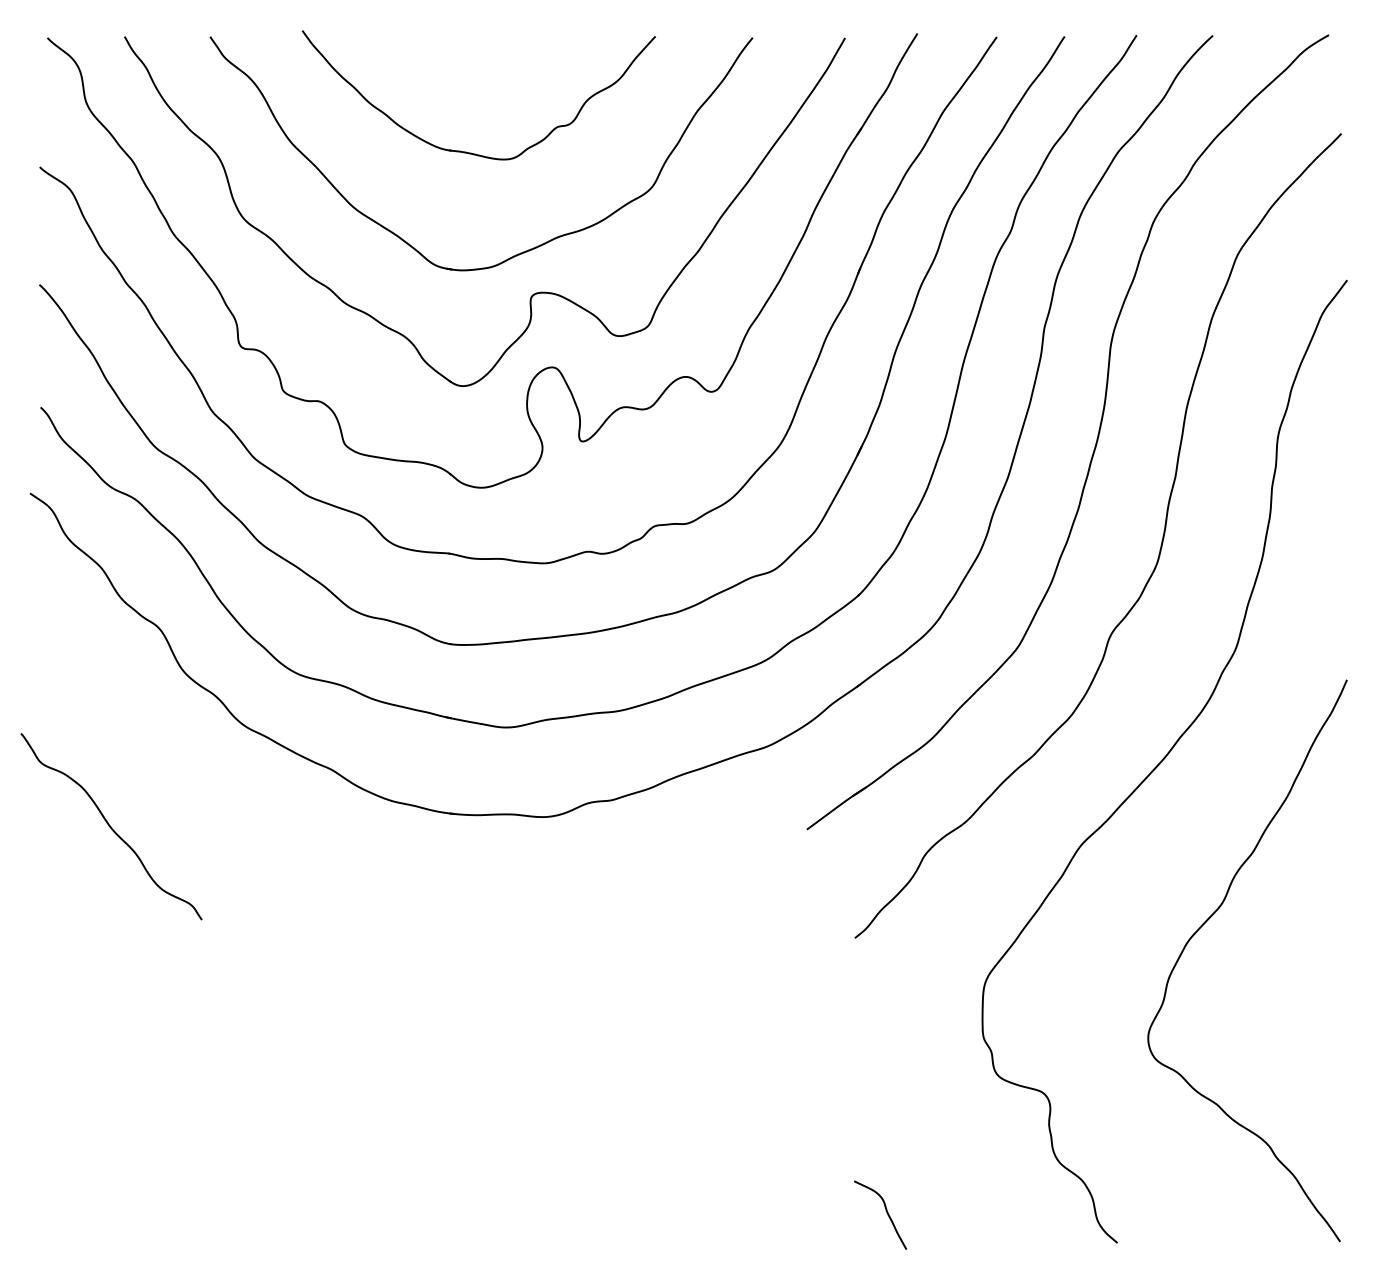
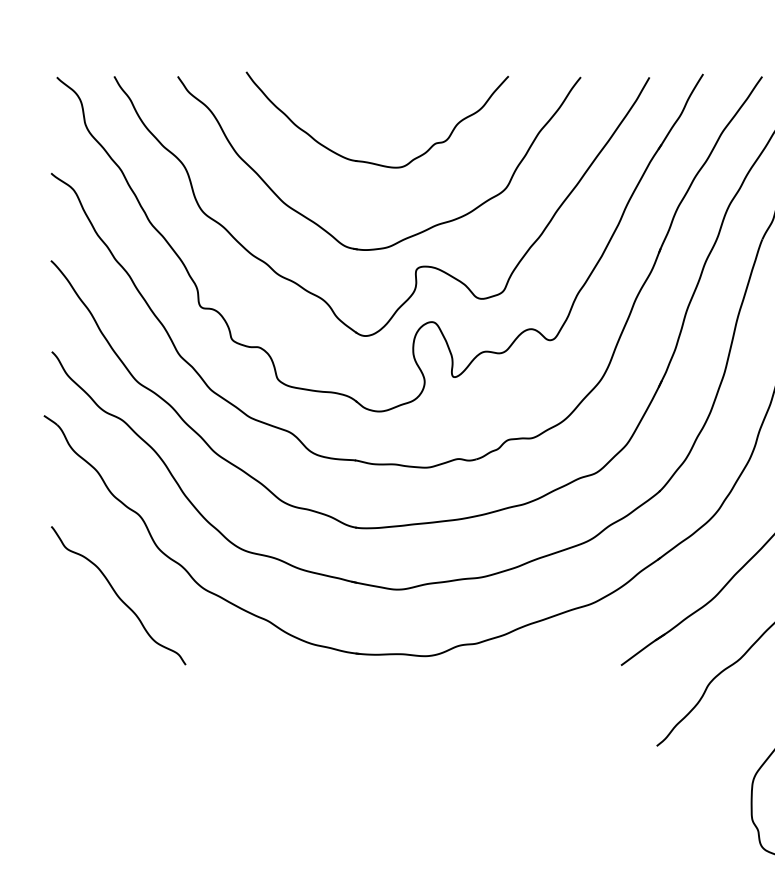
curve: (111, 826) -> (118, 595), moved

